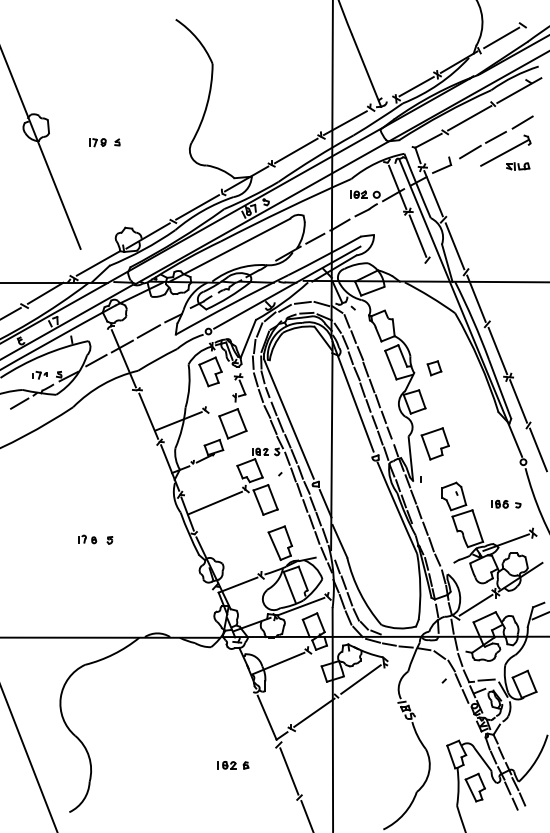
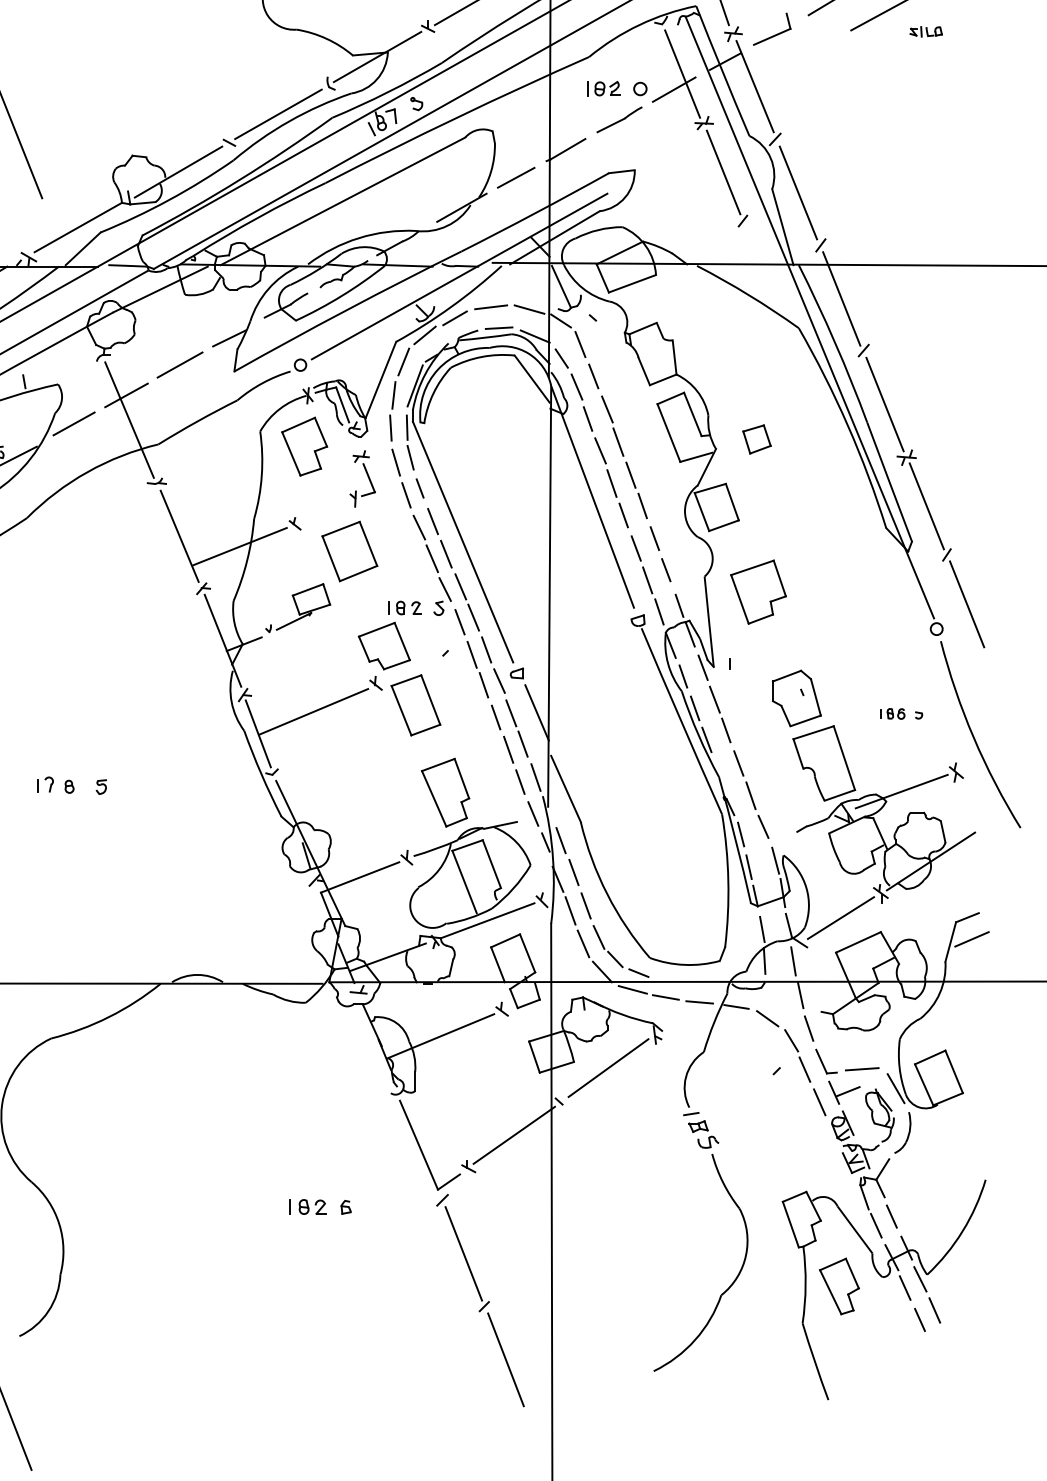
part: (518, 166) -> (926, 31), size x0.7
part: (506, 503) -> (902, 712), size x0.7
part: (233, 765) -> (320, 1207), moved

